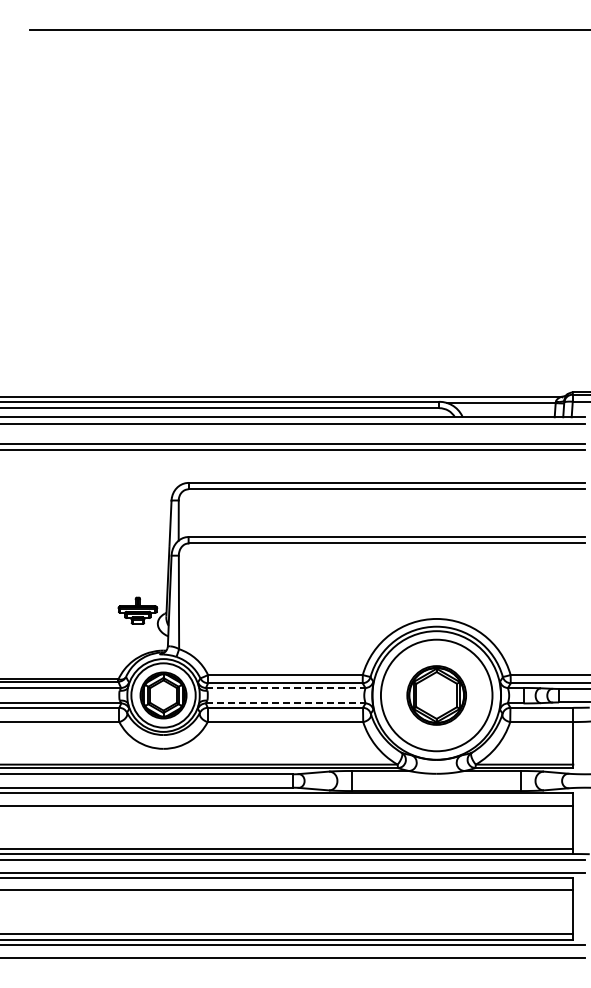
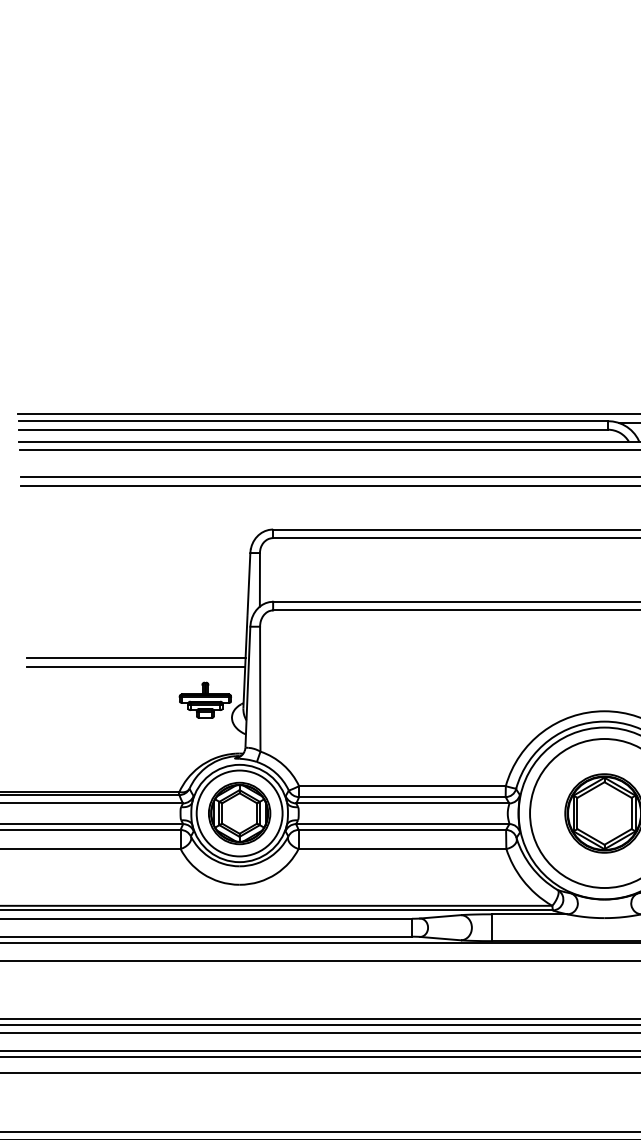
line: (86, 578) -> (136, 657), added
line: (85, 585) -> (135, 666), added
line: (285, 687) -> (402, 802), dashed -> solid
line: (285, 703) -> (402, 824), dashed -> solid

